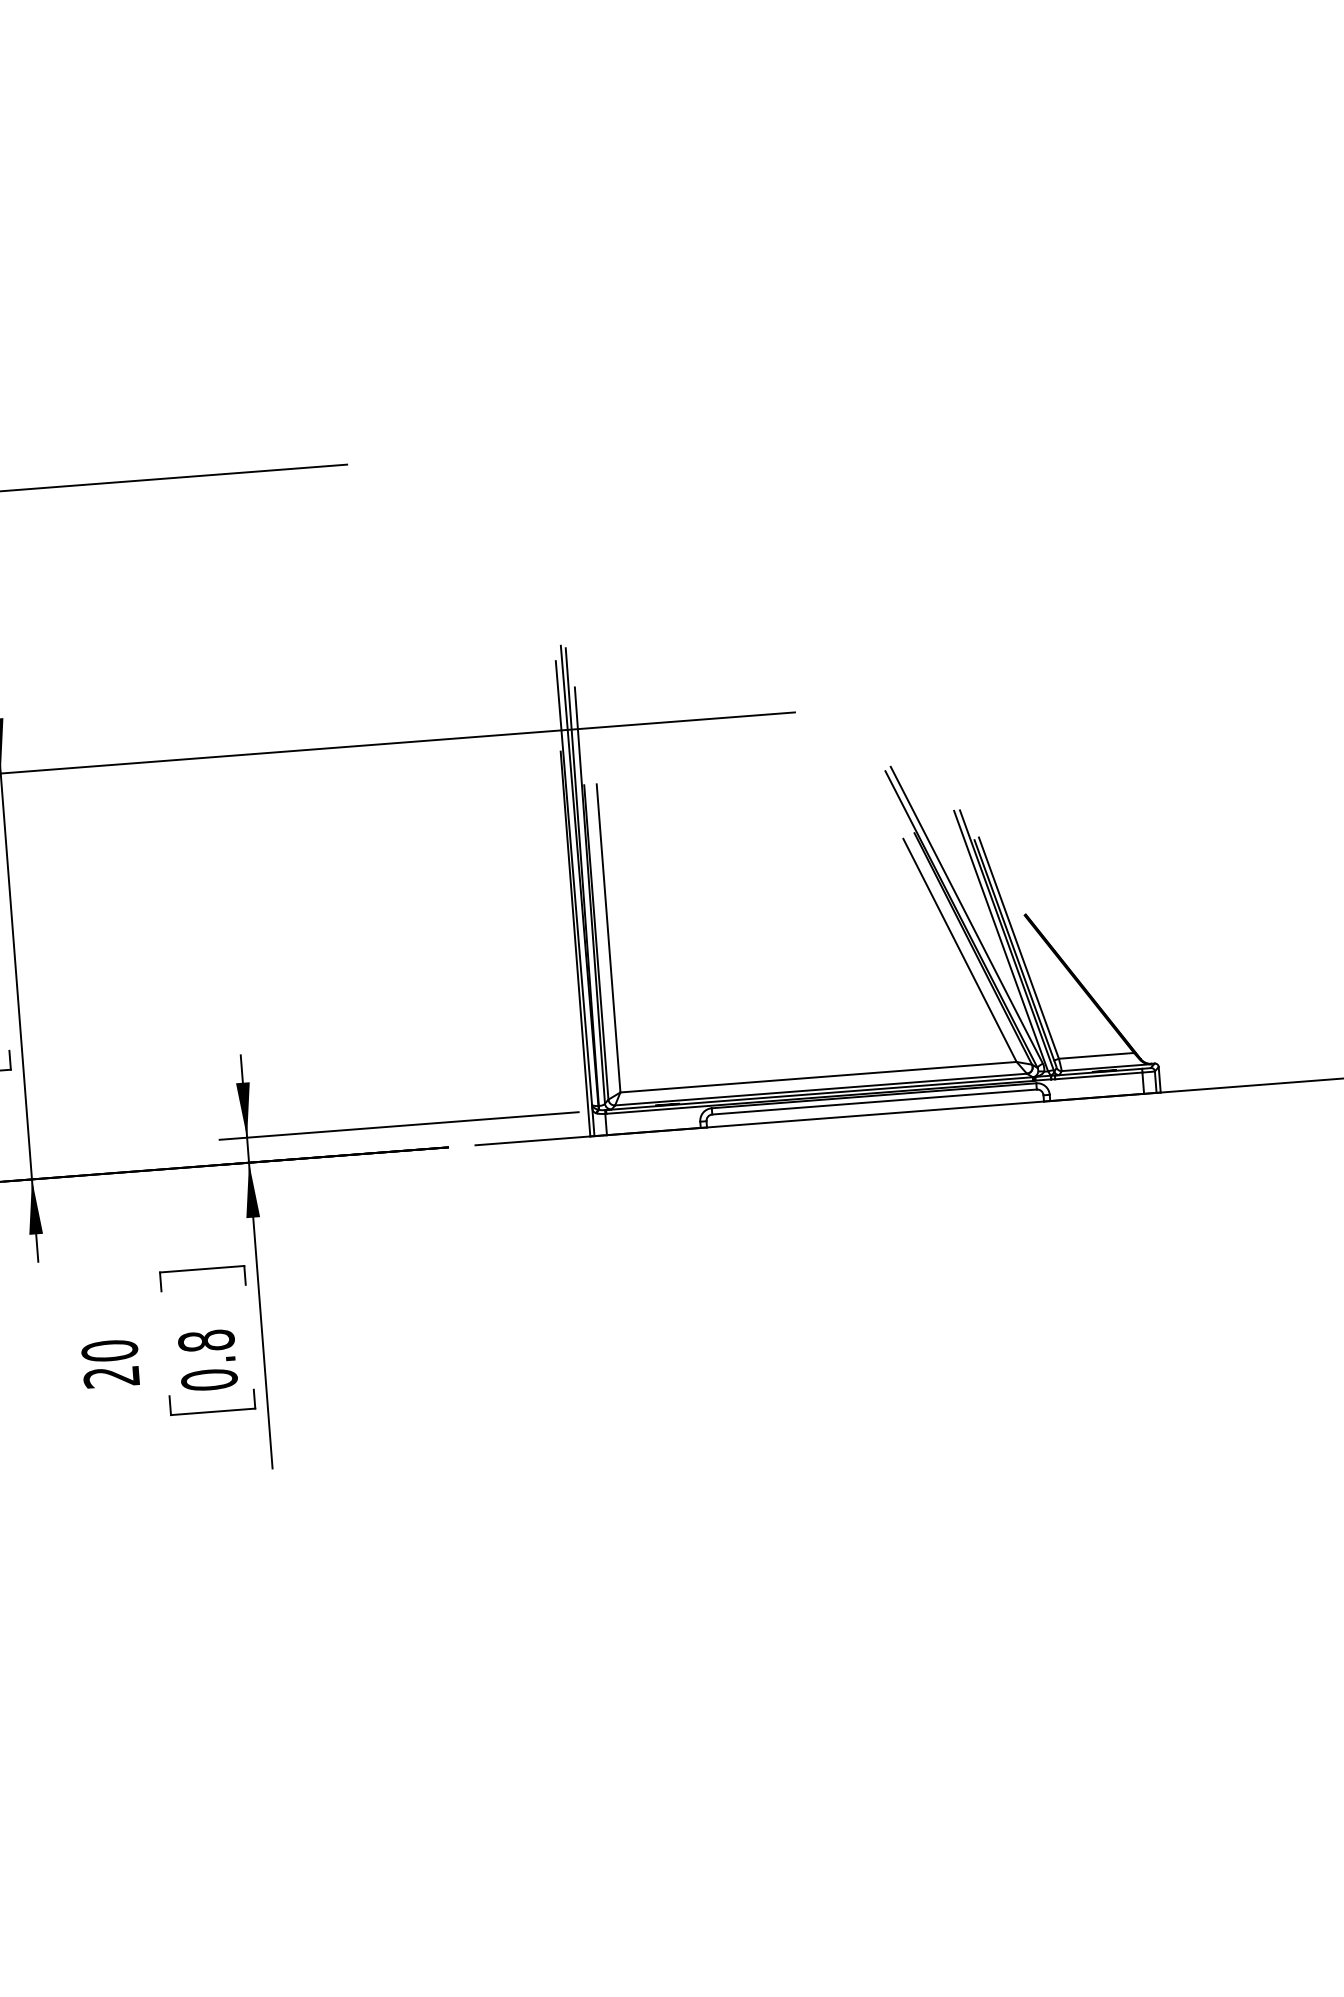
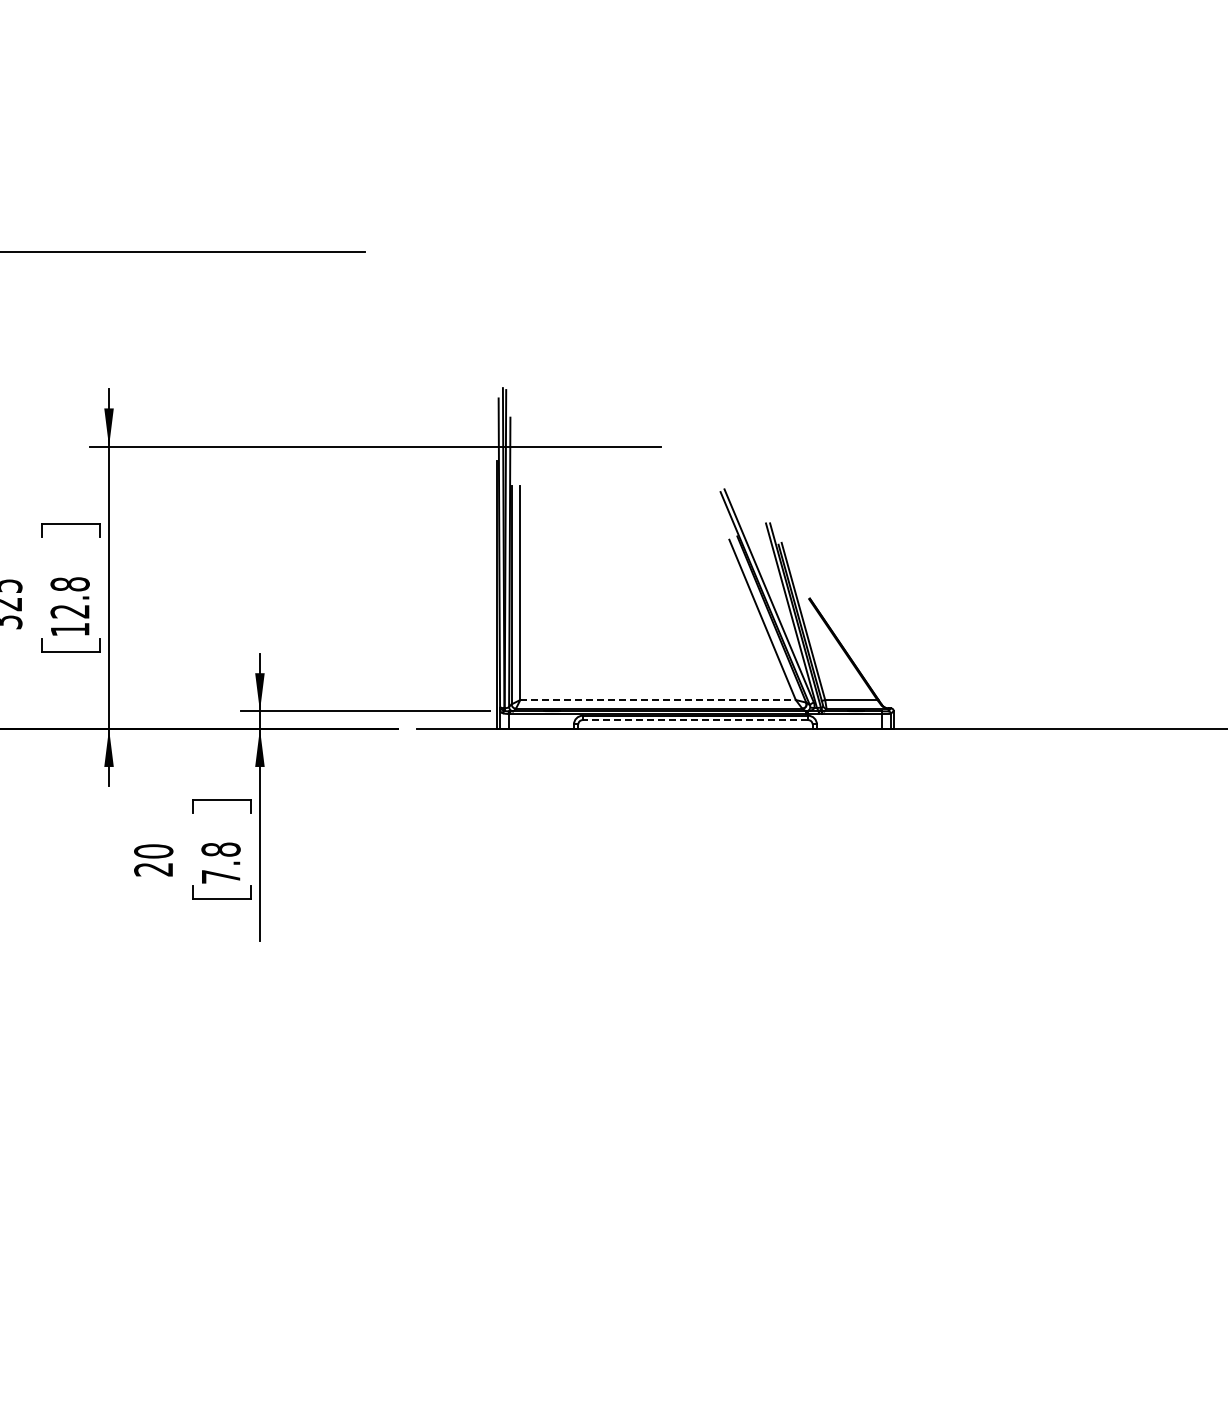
line: (819, 1076) -> (658, 699), solid -> dashed
line: (874, 1102) -> (695, 720), solid -> dashed
text: (208, 1379) -> (220, 876), 0.8 -> 7.8

